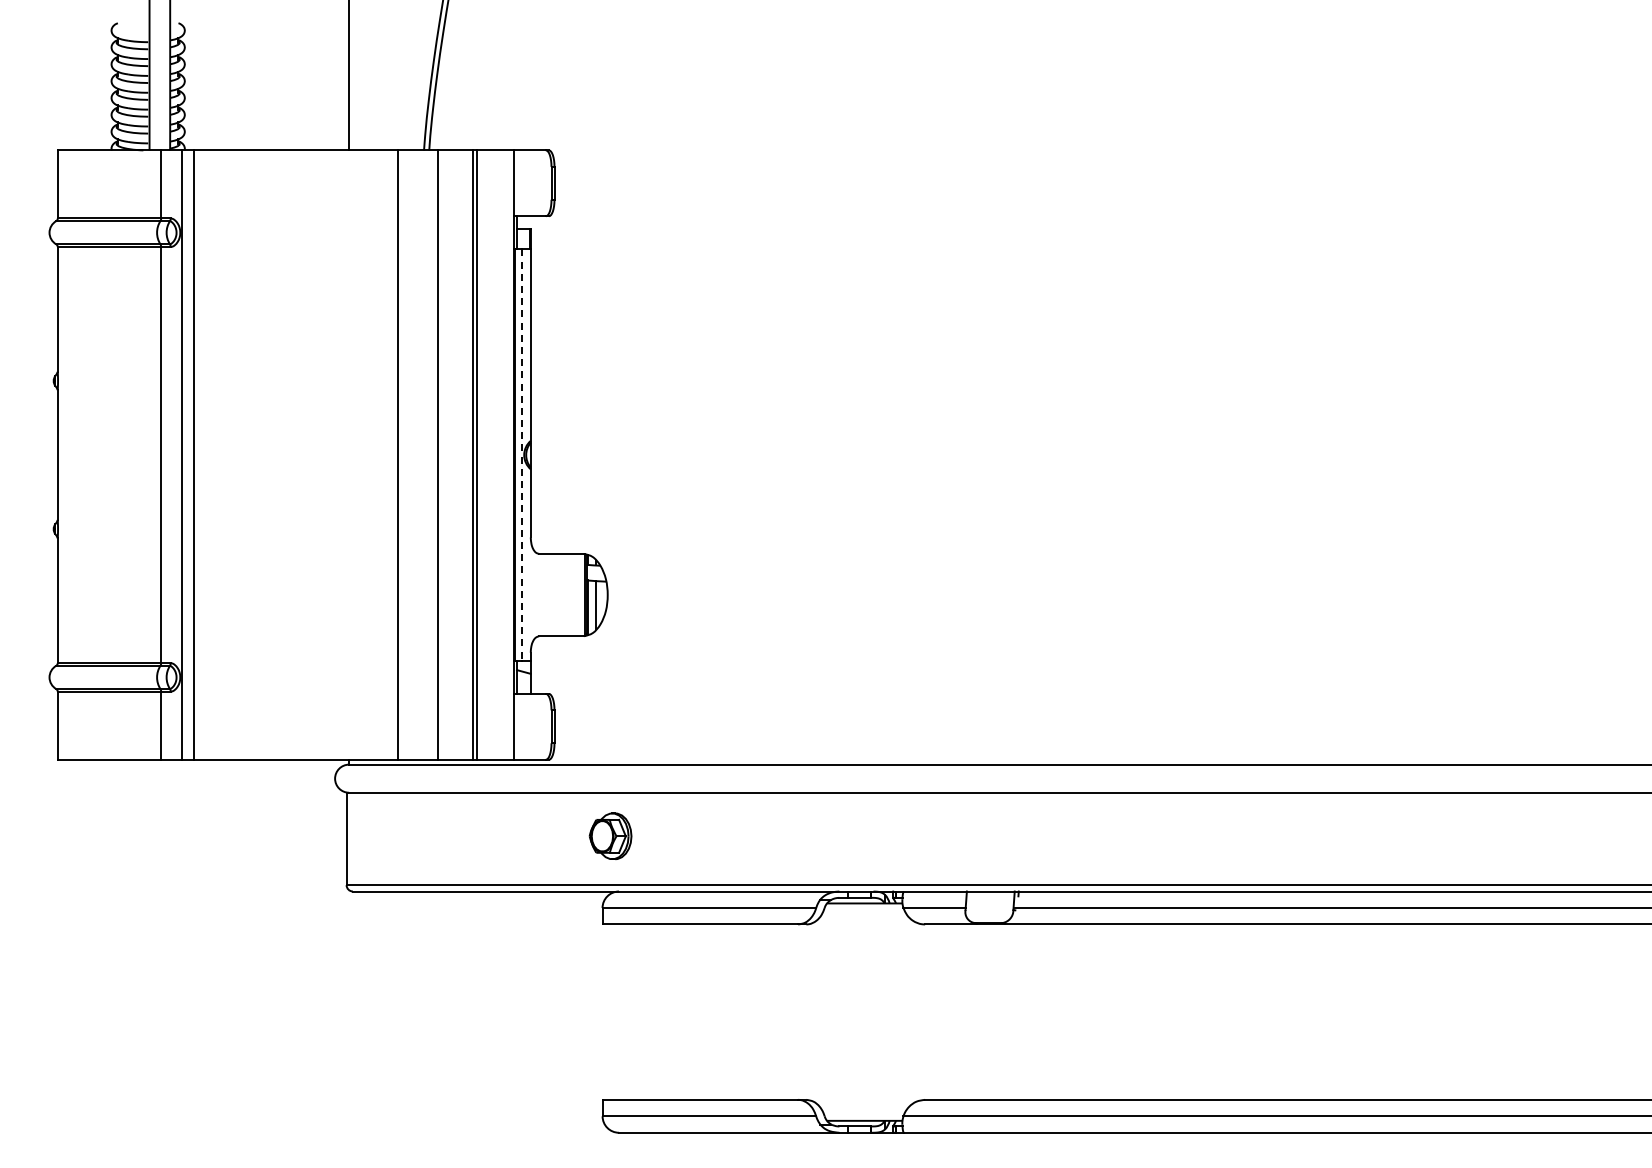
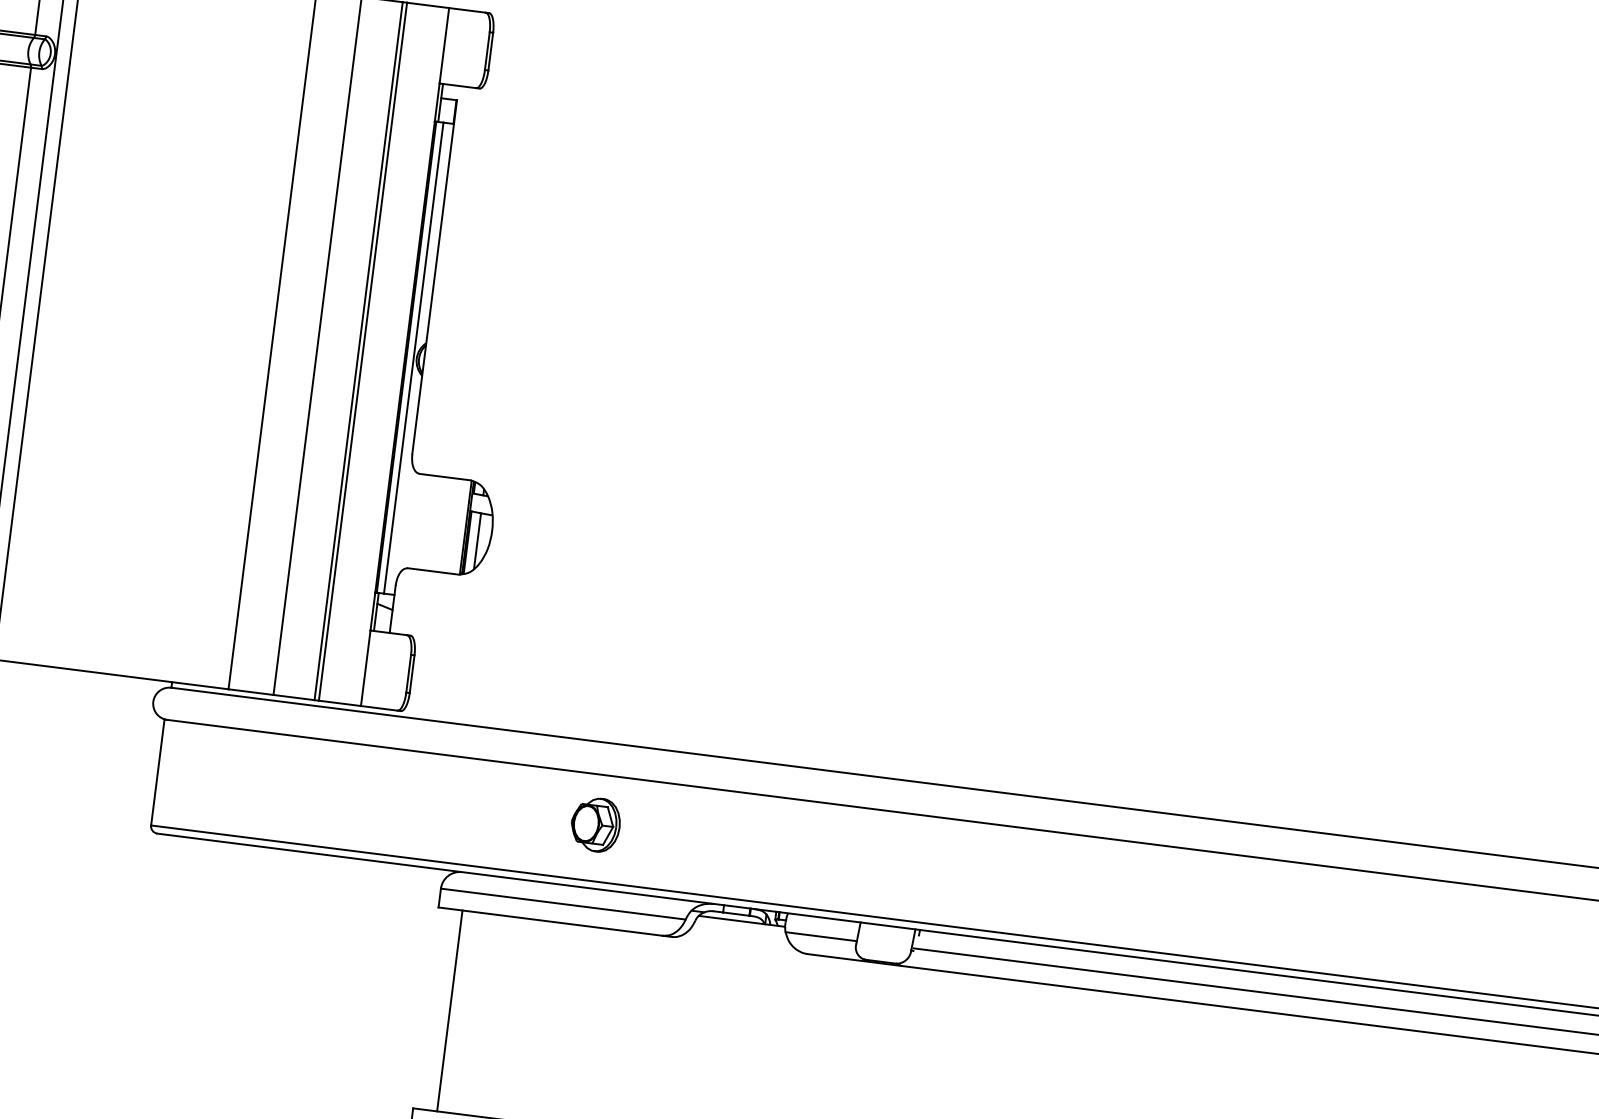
line: (521, 455) -> (413, 358), dashed -> solid
part: (610, 835) -> (595, 823), moved
line: (623, 1011) -> (449, 1010), added

